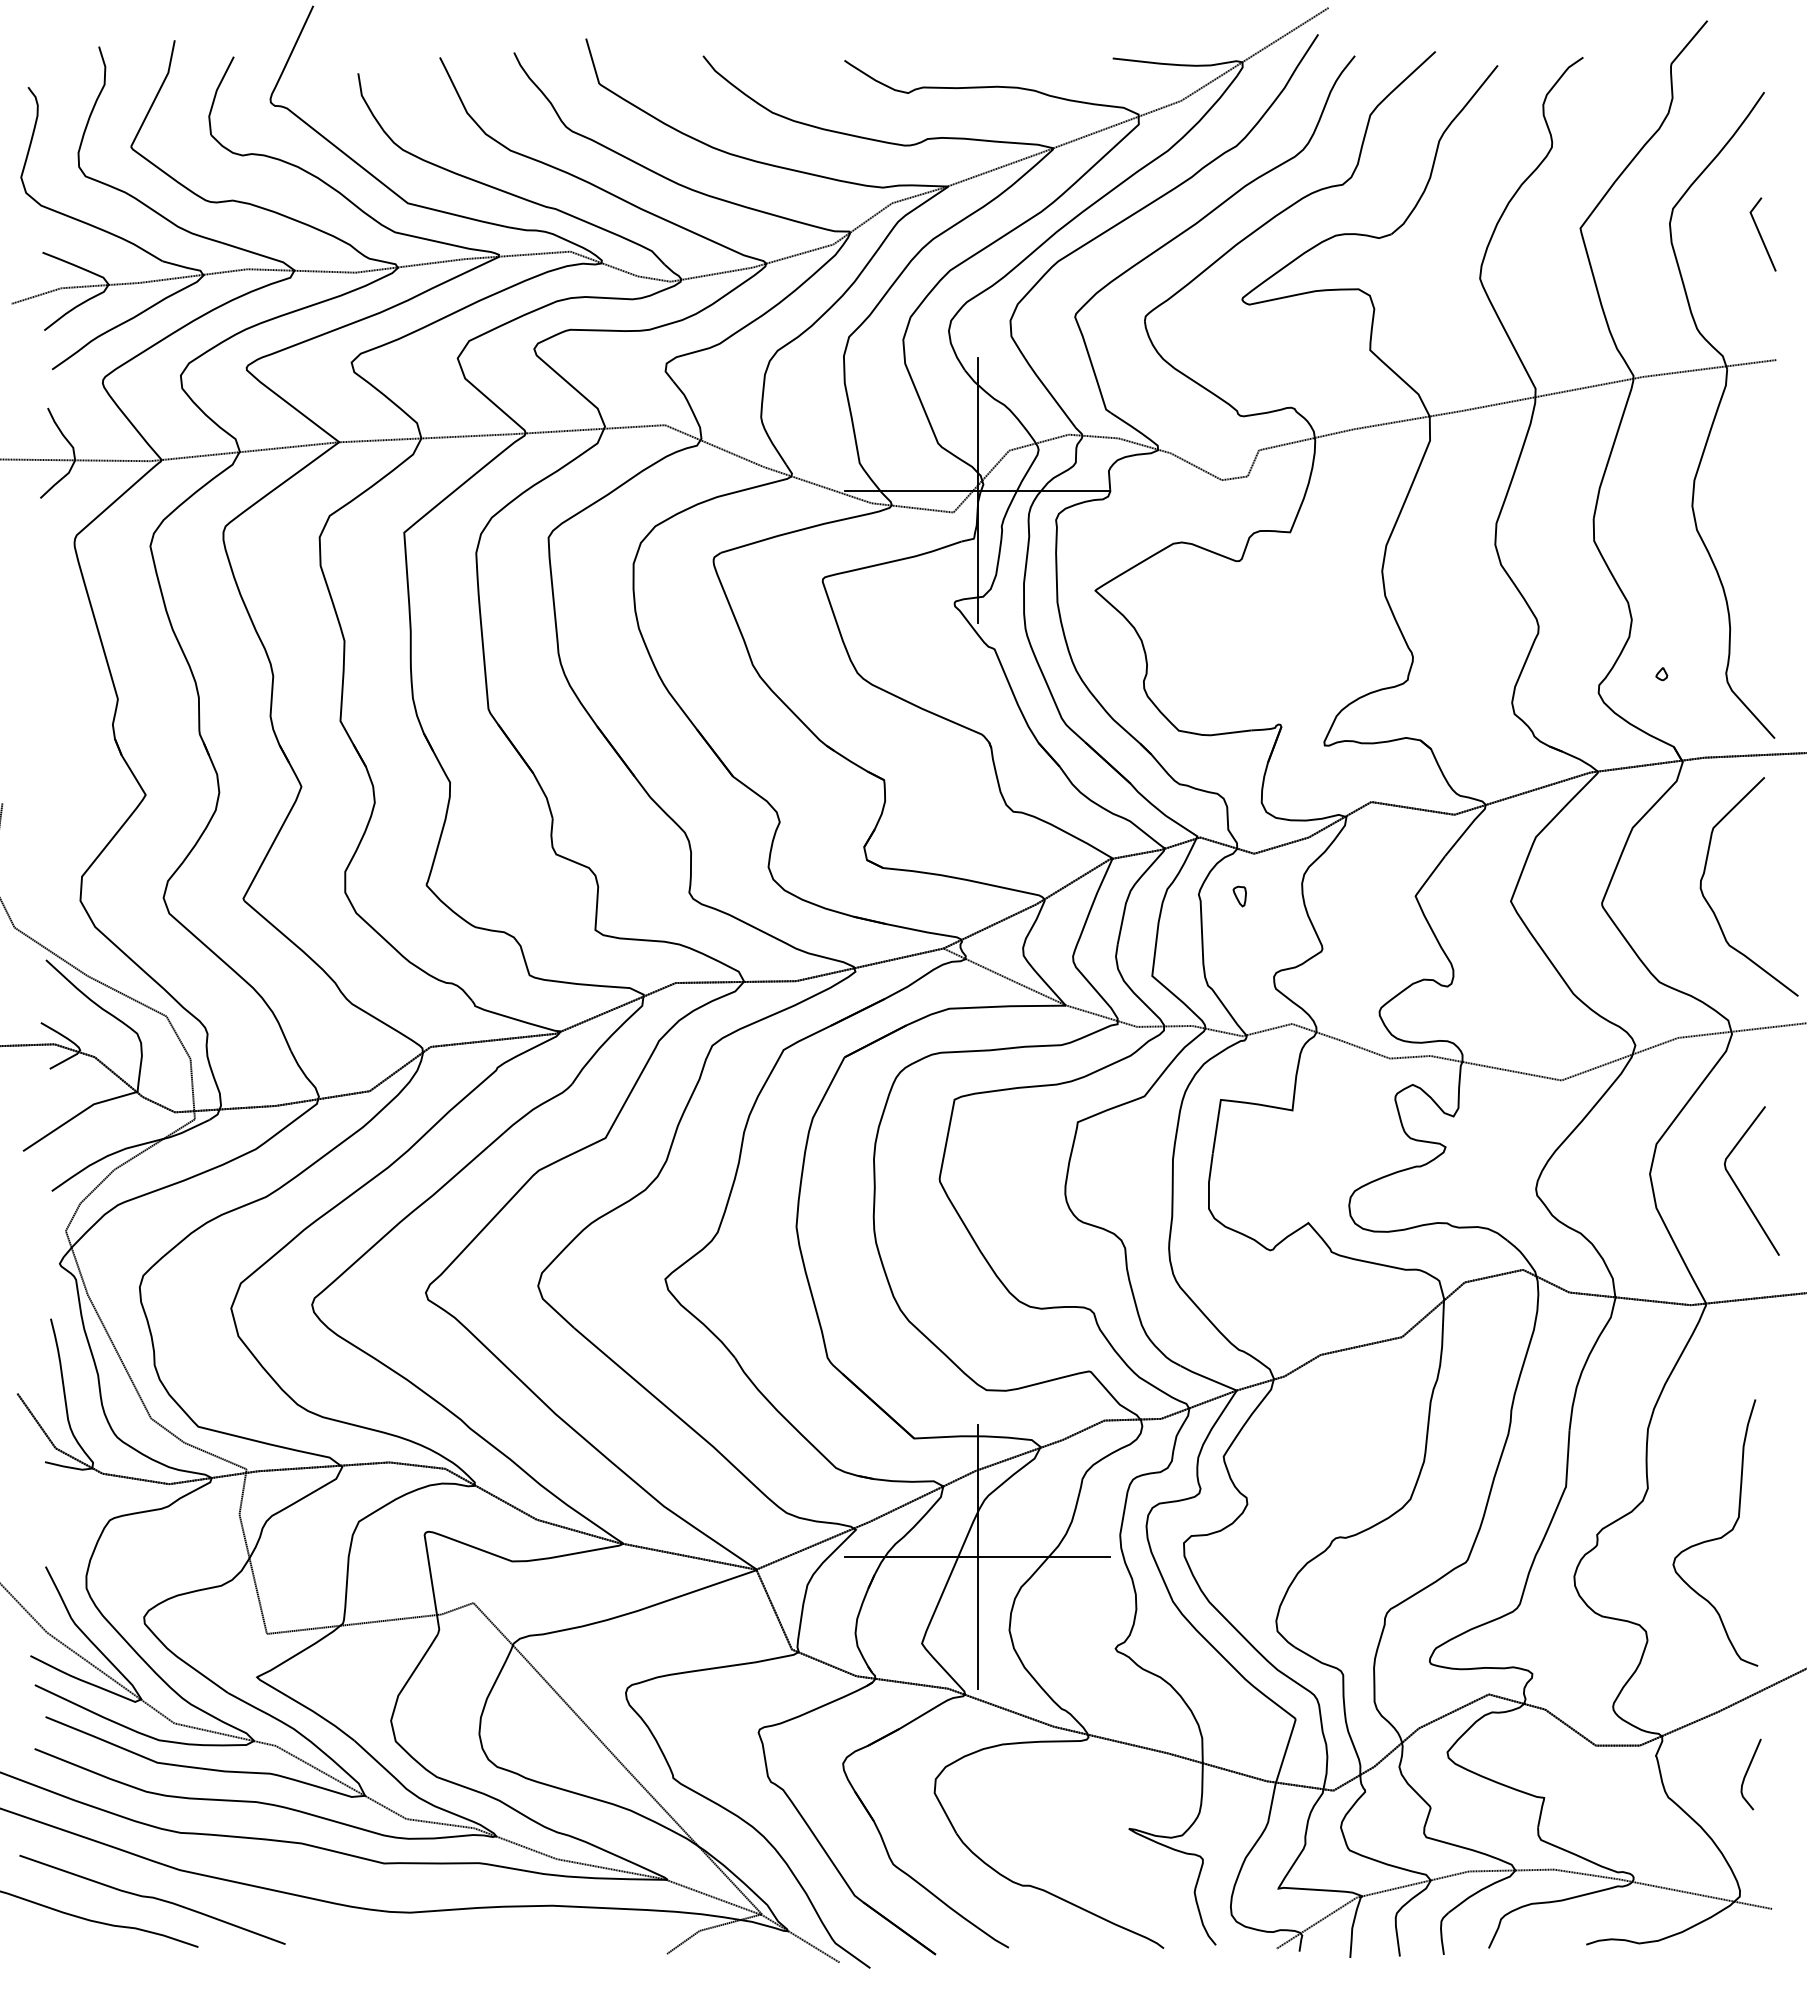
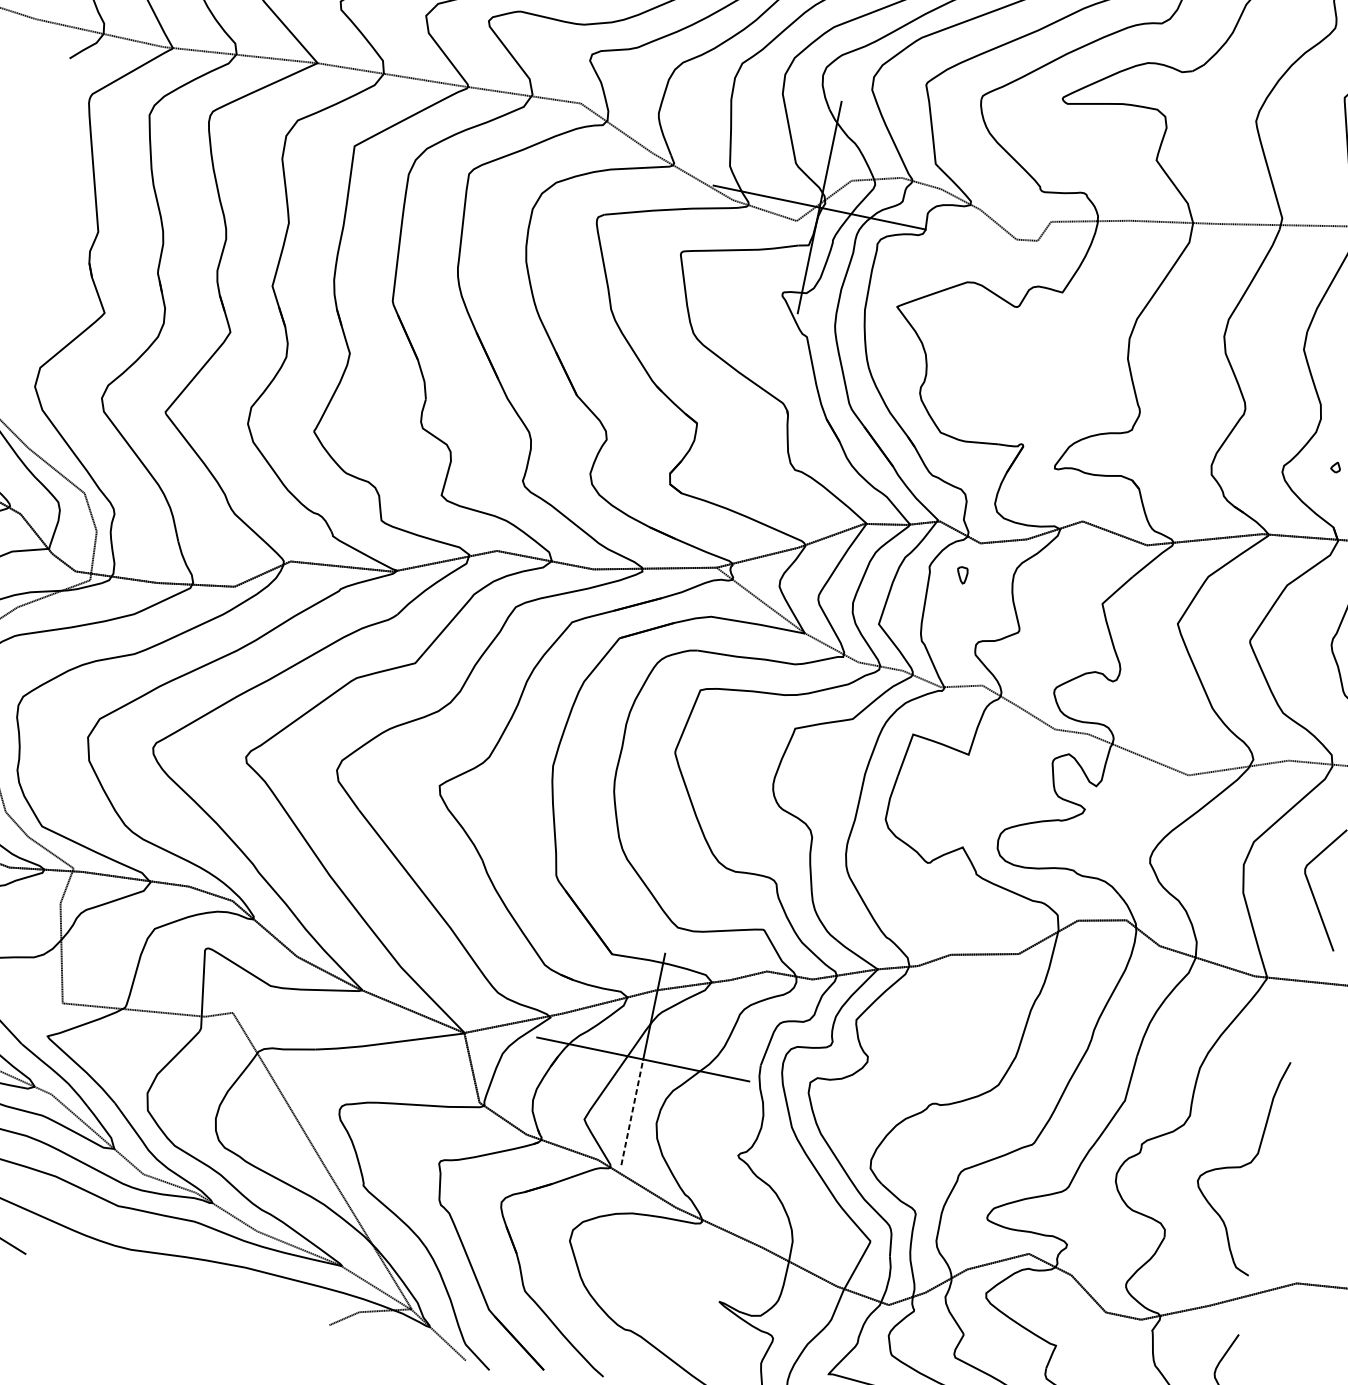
line: (977, 1622) -> (632, 1111), solid -> dashed

